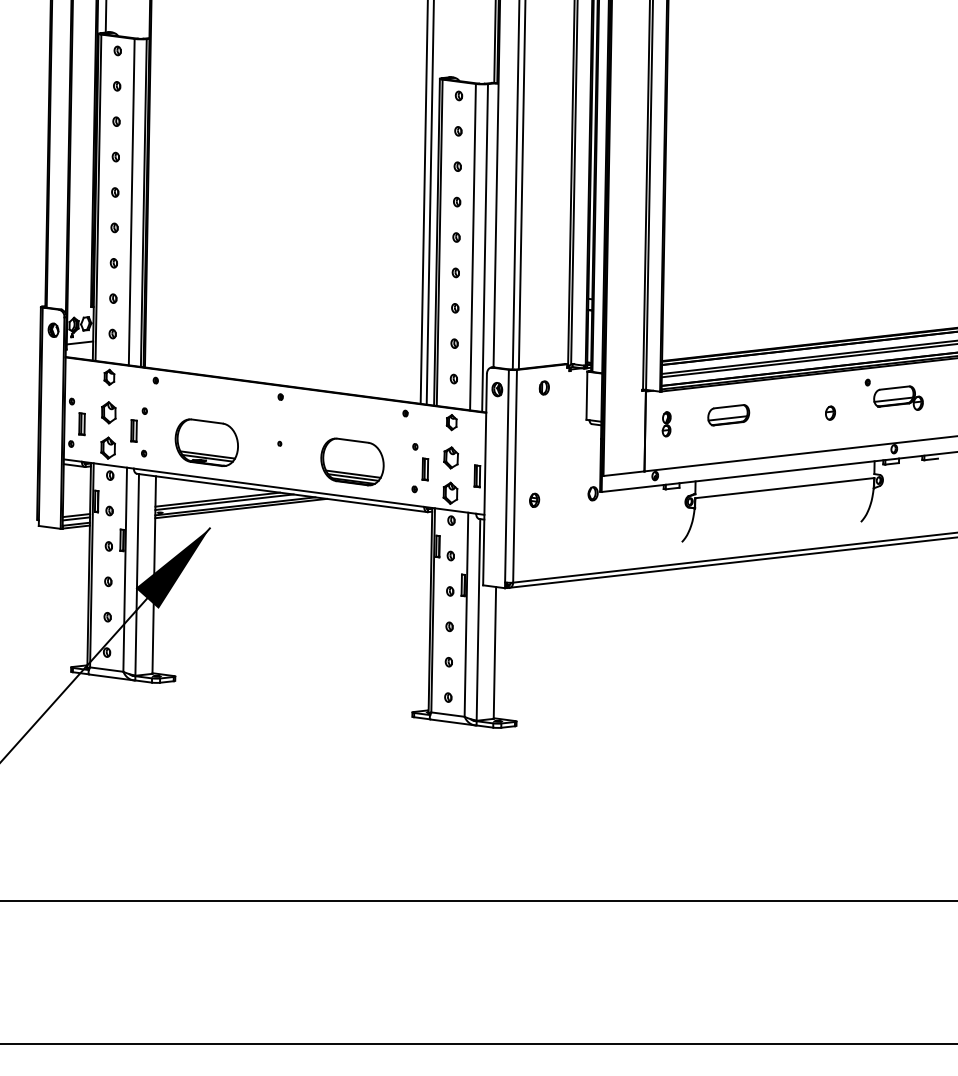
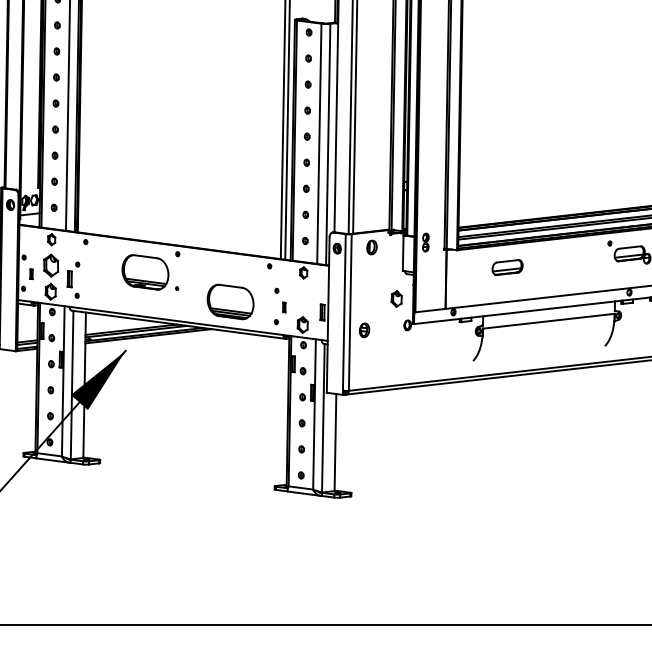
part: (543, 387) -> (371, 247), size x1.4
part: (108, 412) -> (50, 265), size x1.4
part: (830, 412) -> (582, 265), removed
part: (81, 424) -> (31, 274), size x0.6
part: (666, 424) -> (425, 242), moved
part: (206, 442) -> (145, 272), moved
part: (450, 457) -> (396, 298), moved
part: (425, 469) -> (284, 307), size x0.6
part: (534, 499) -> (364, 329), size x1.4

